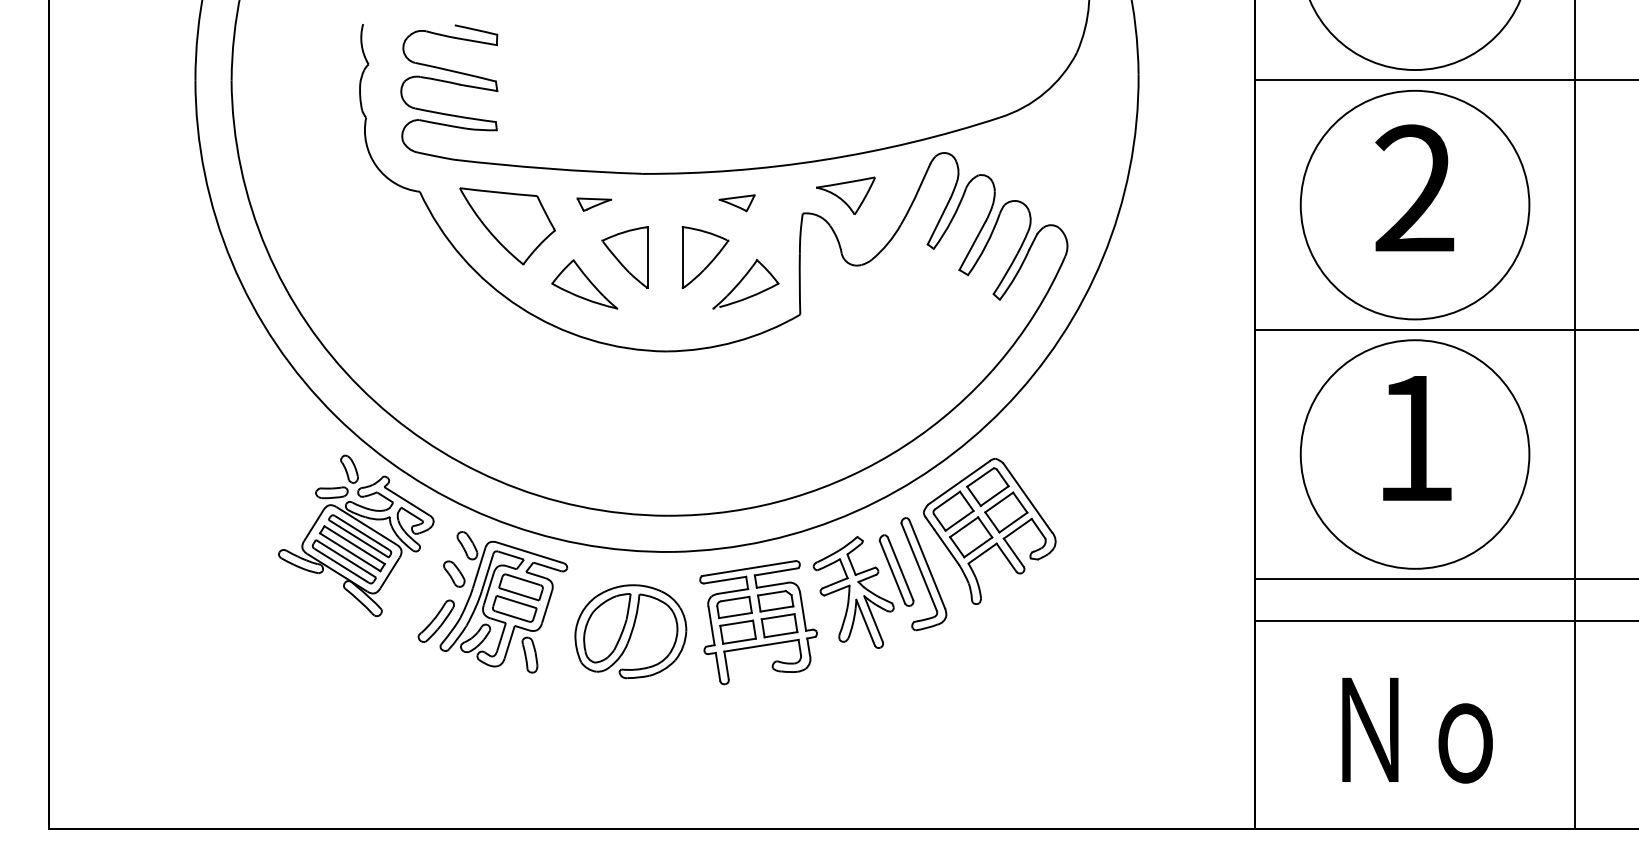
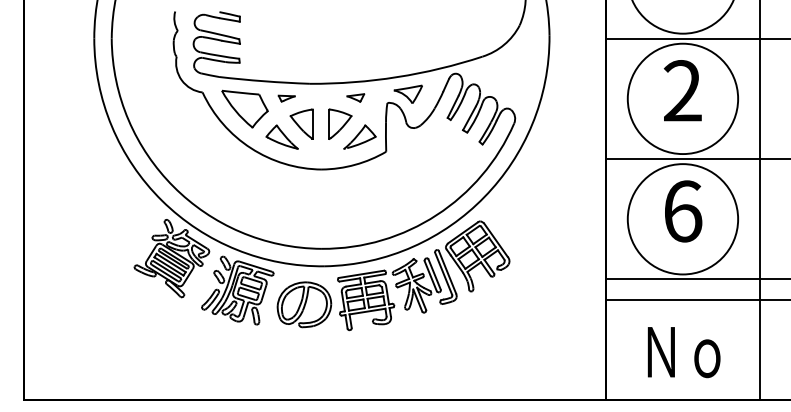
text: (1416, 438) -> (683, 211), 1 -> 6

